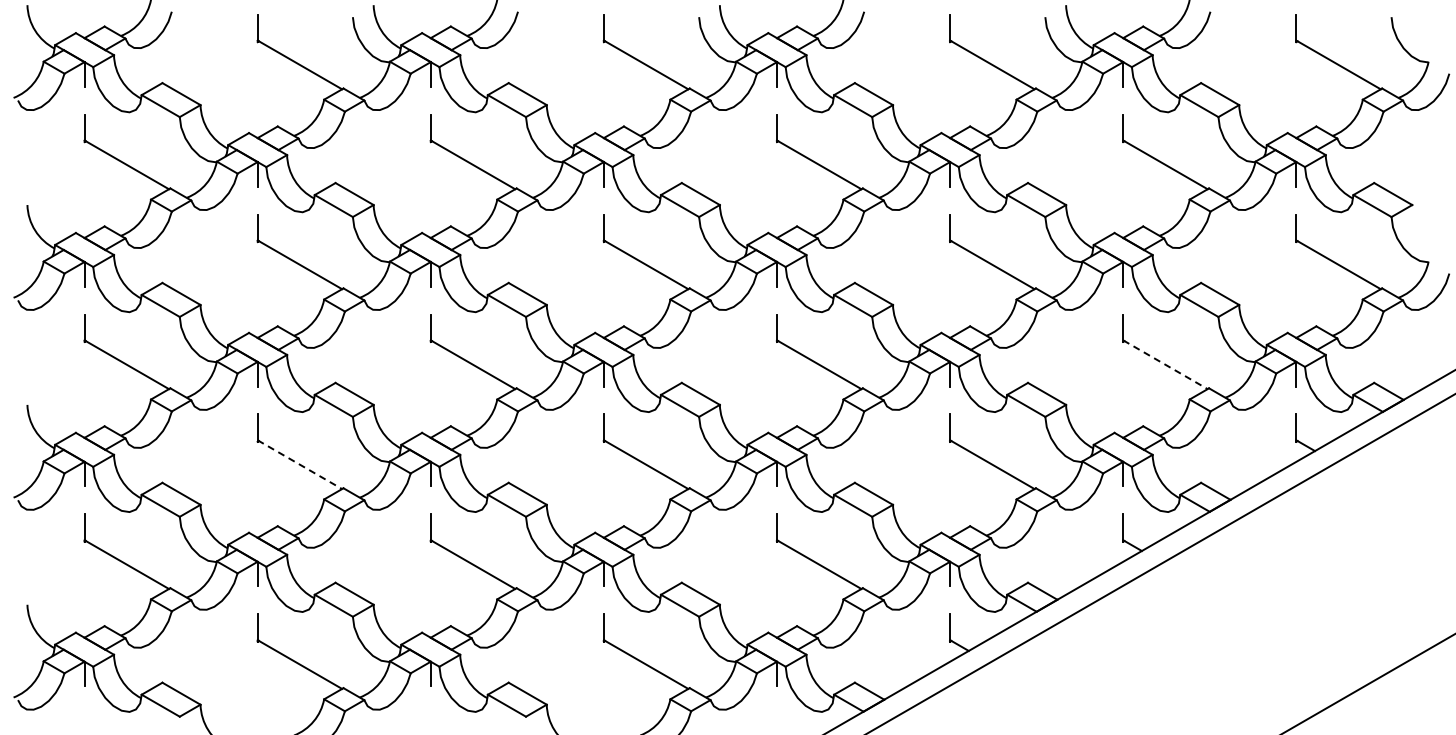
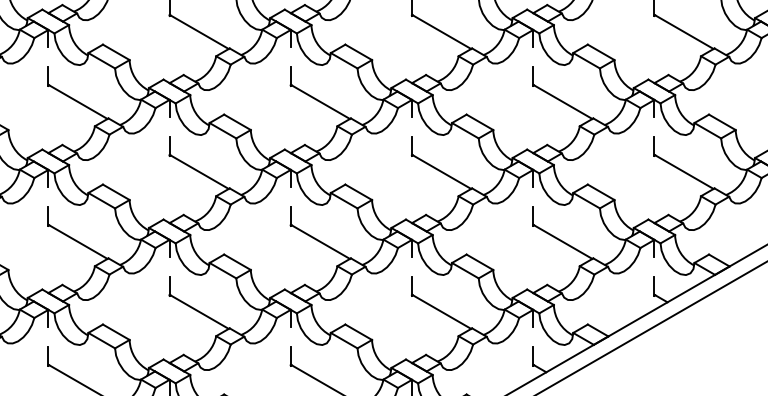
line: (1165, 364) -> (684, 171), dashed -> solid
line: (299, 464) -> (77, 241), dashed -> solid

